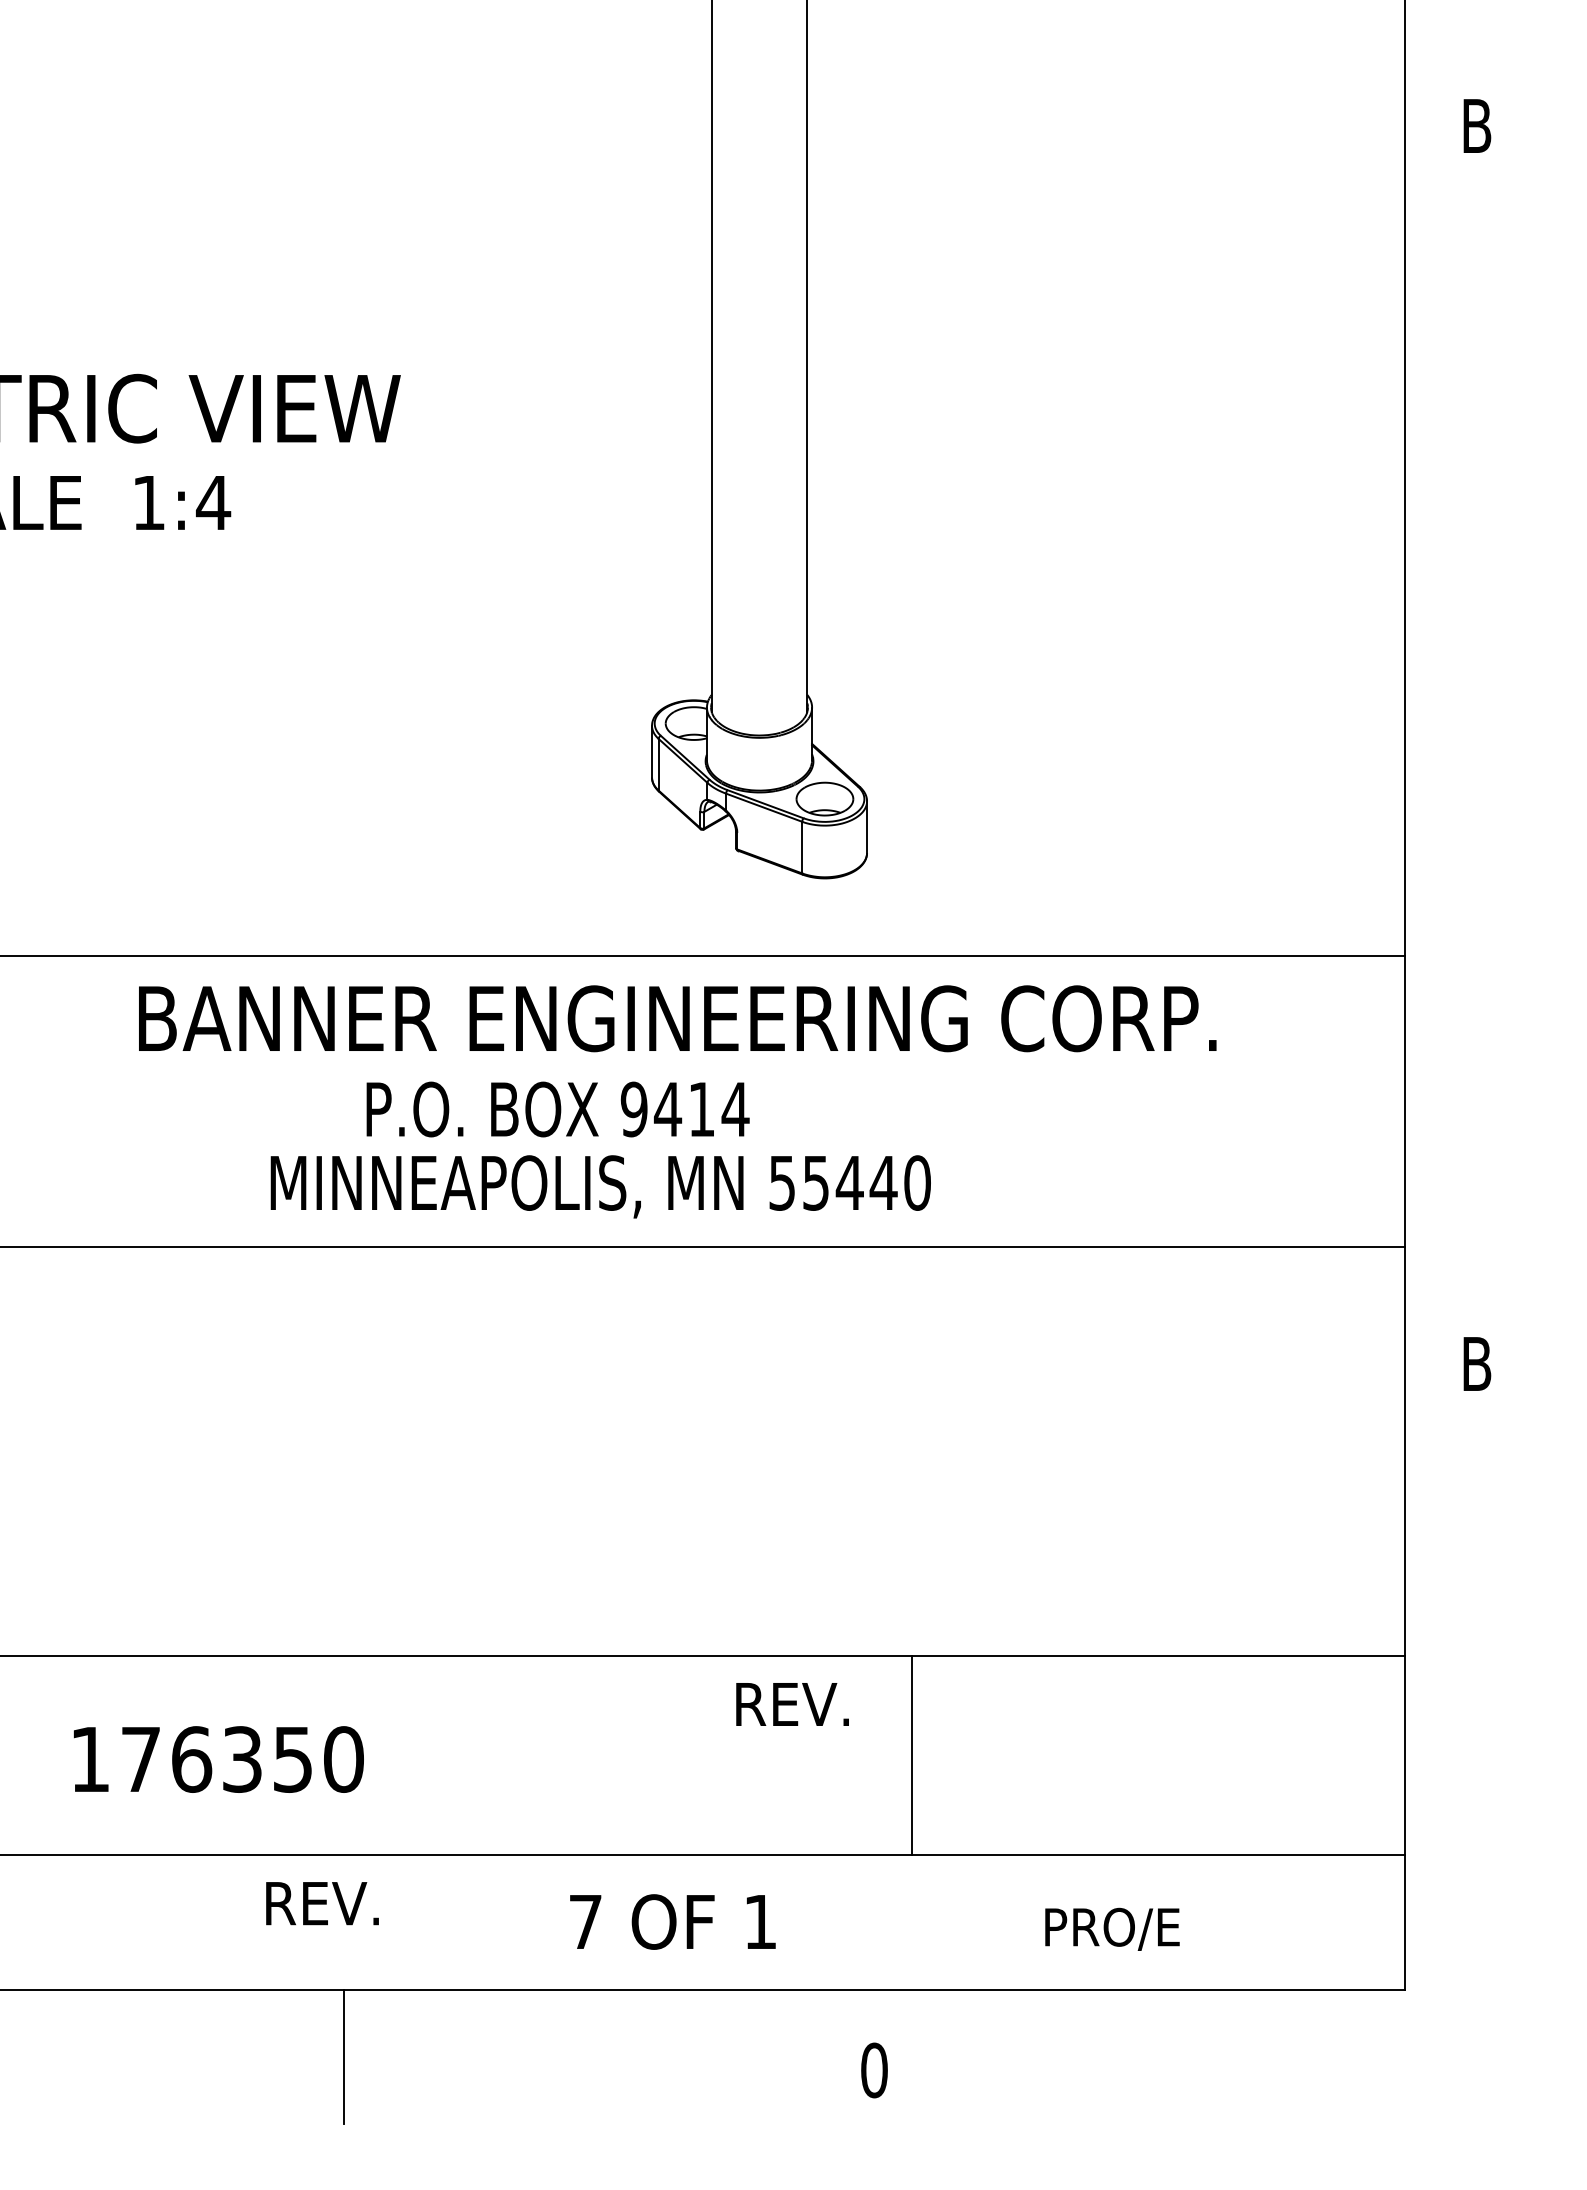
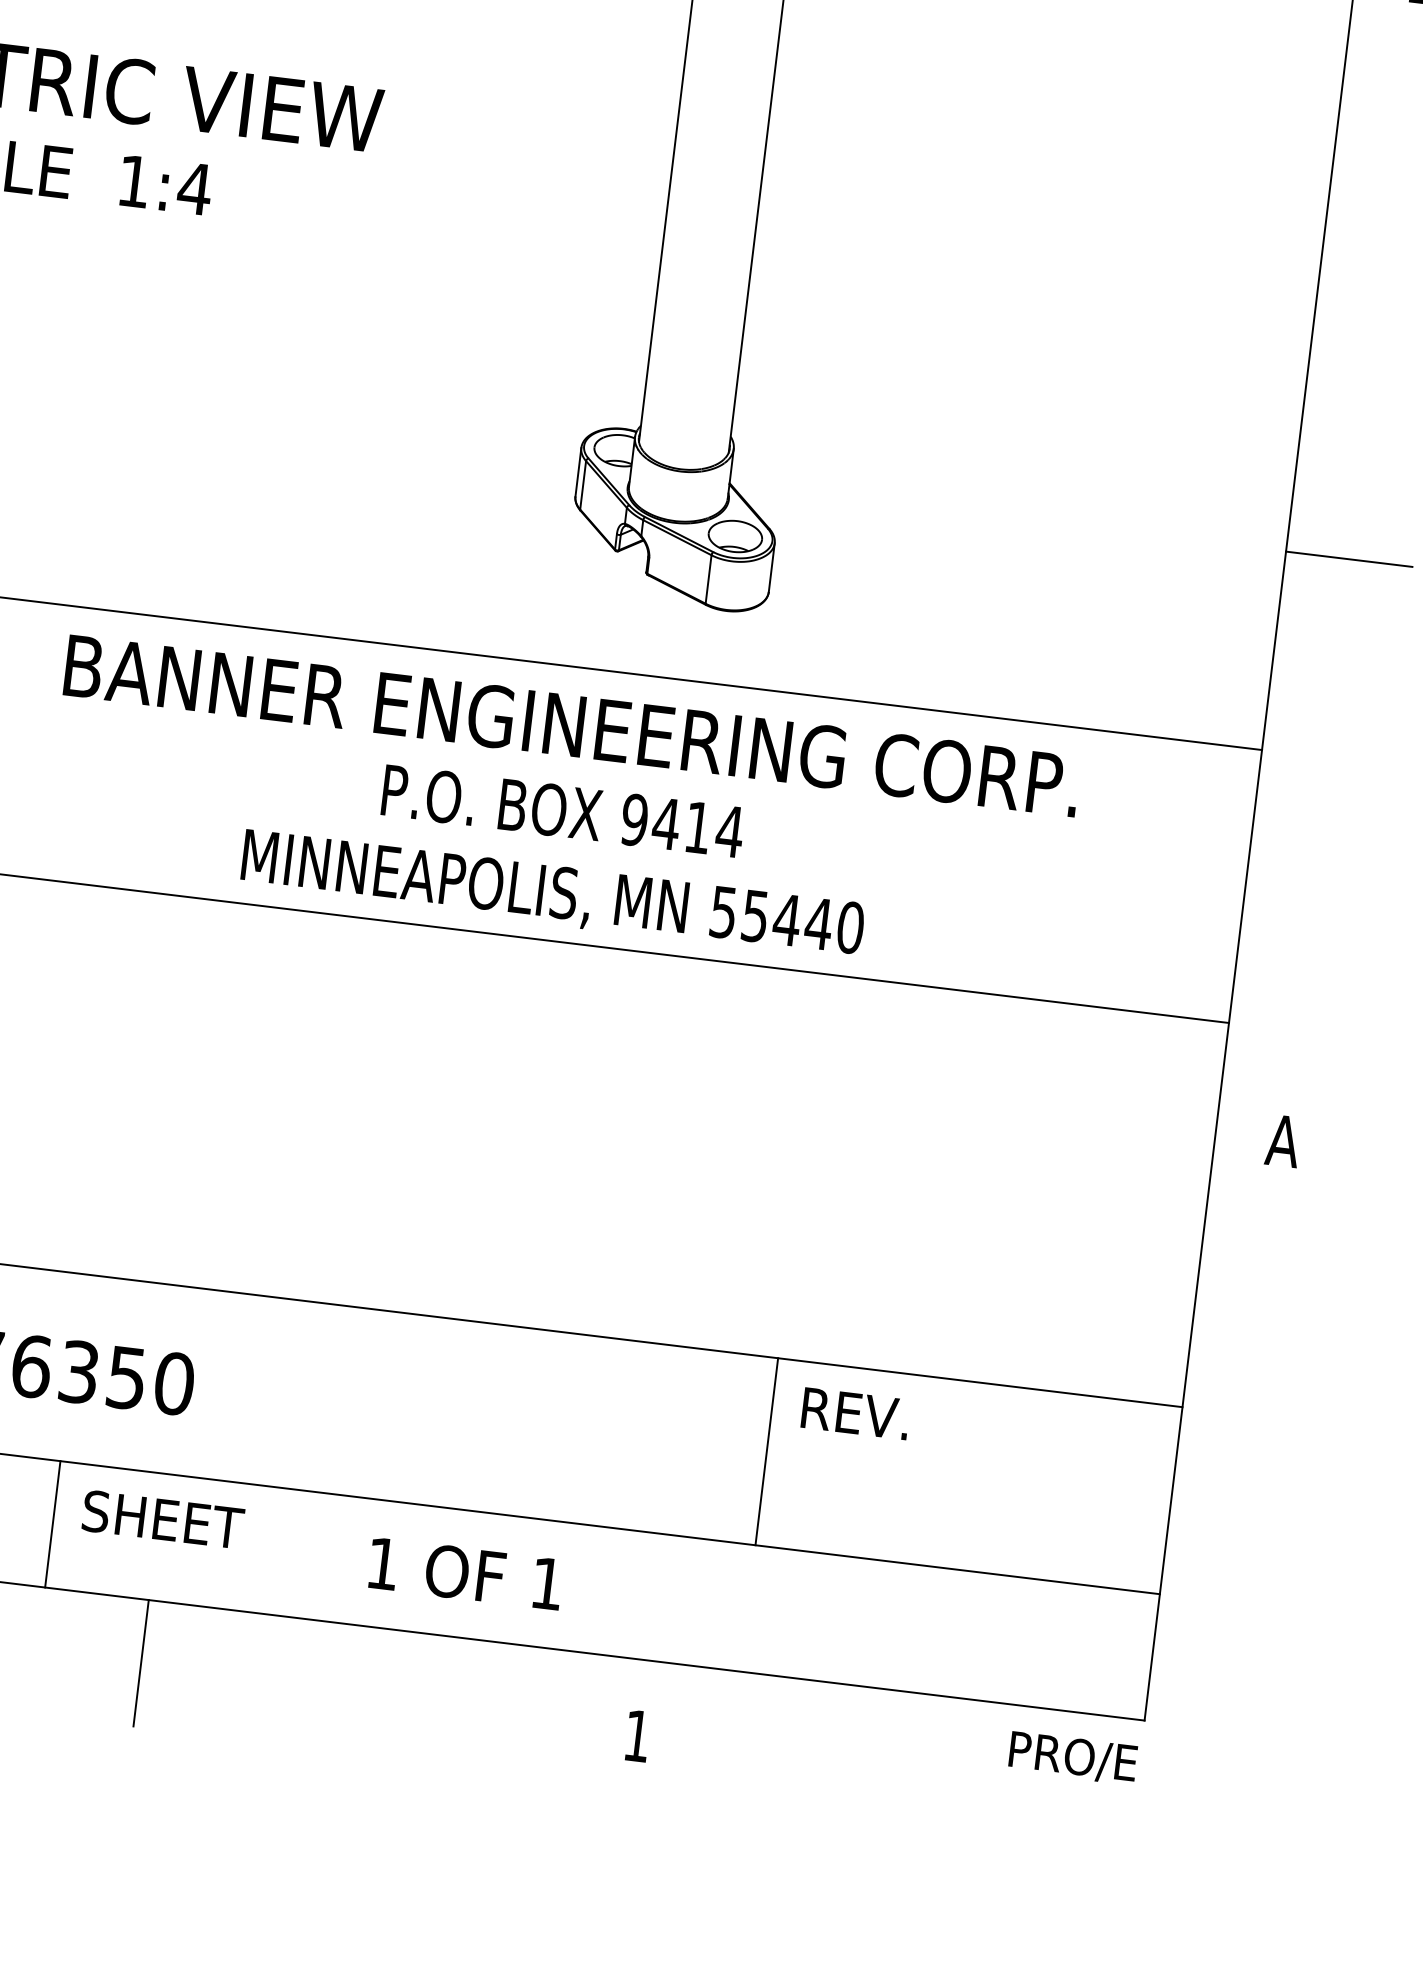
line: (1471, 745) -> (1348, 559), added
text: (557, 1109) -> (562, 811), moved
text: (600, 1186) -> (552, 894), moved
text: (1476, 1363) -> (1283, 1140), B -> A
text: (792, 1704) -> (855, 1413), moved
line: (912, 1755) -> (767, 1451), moved
text: (349, 1903) -> (163, 1519), REV. -> SHEET
text: (585, 1921) -> (382, 1563), 7 -> 1
line: (234, 1922) -> (53, 1524), added
text: (1112, 1928) -> (1073, 1757), moved
text: (874, 2070) -> (637, 1736), 0 -> 1

